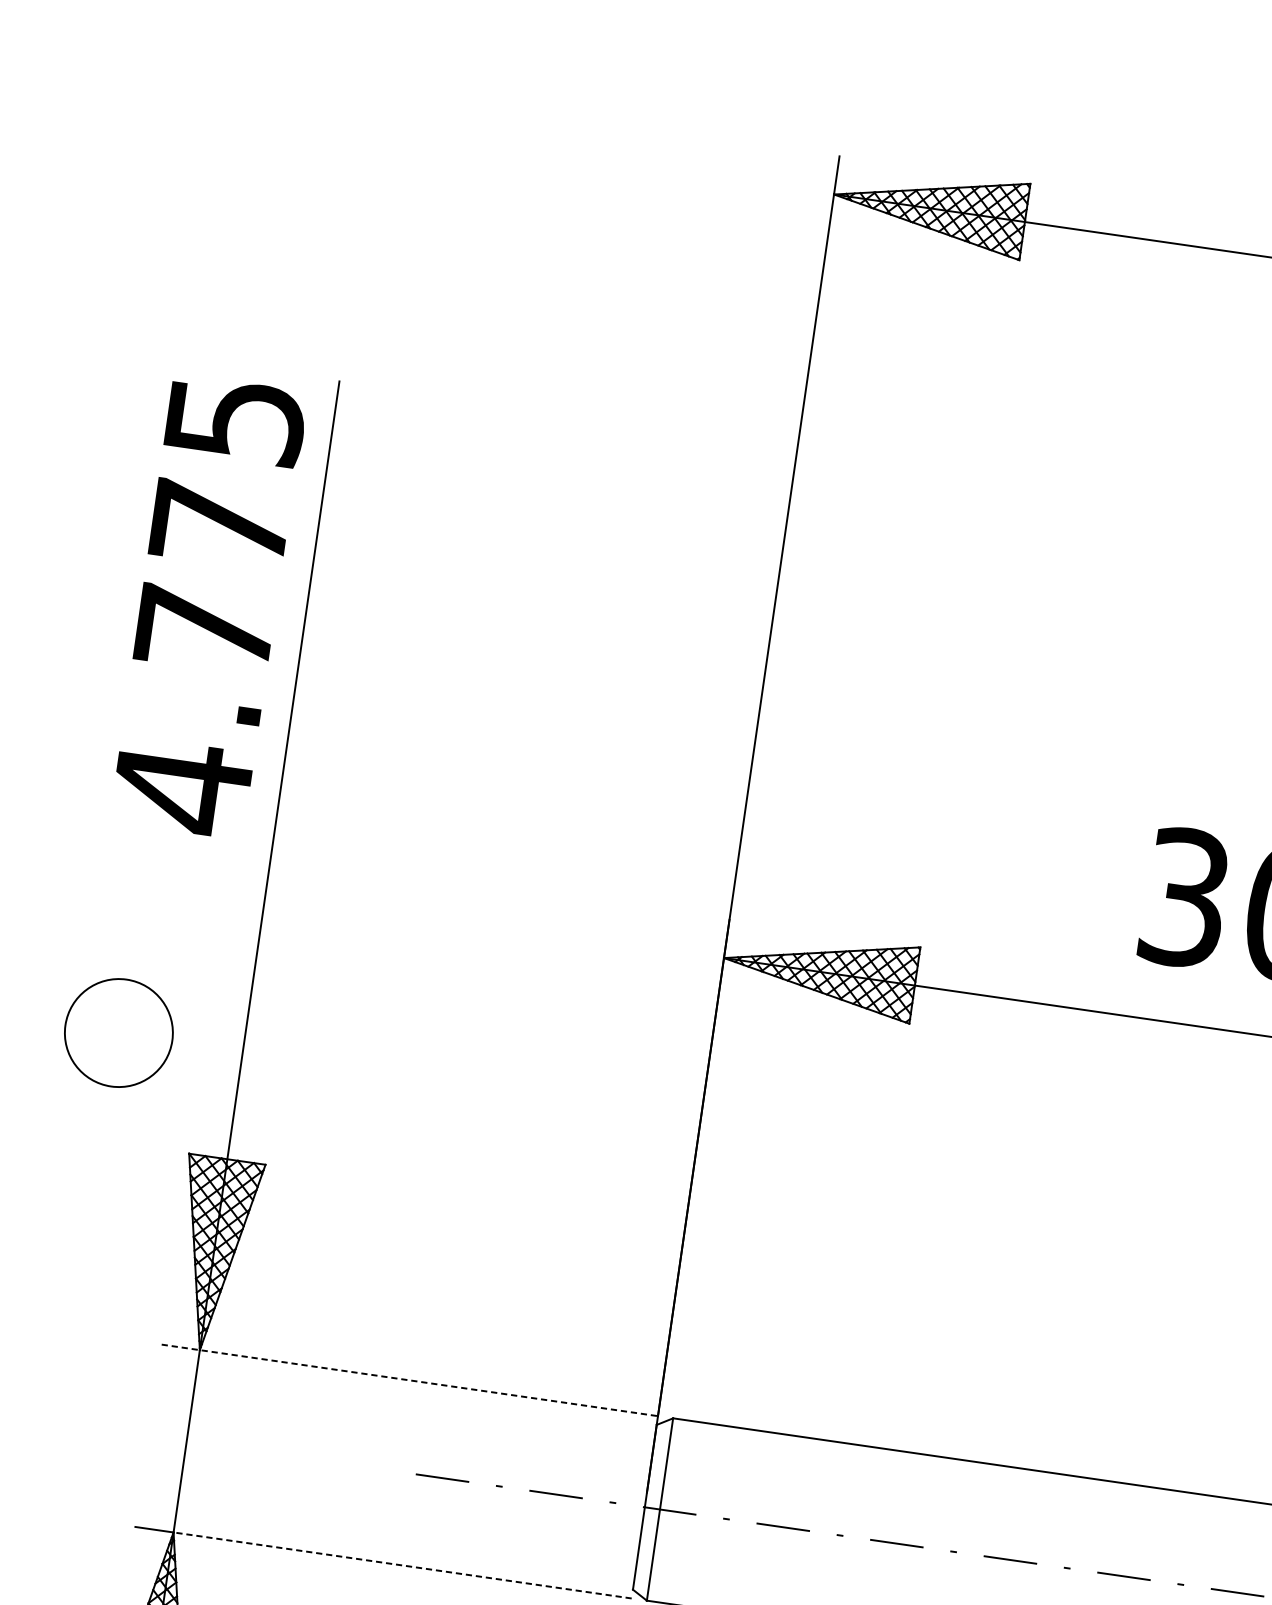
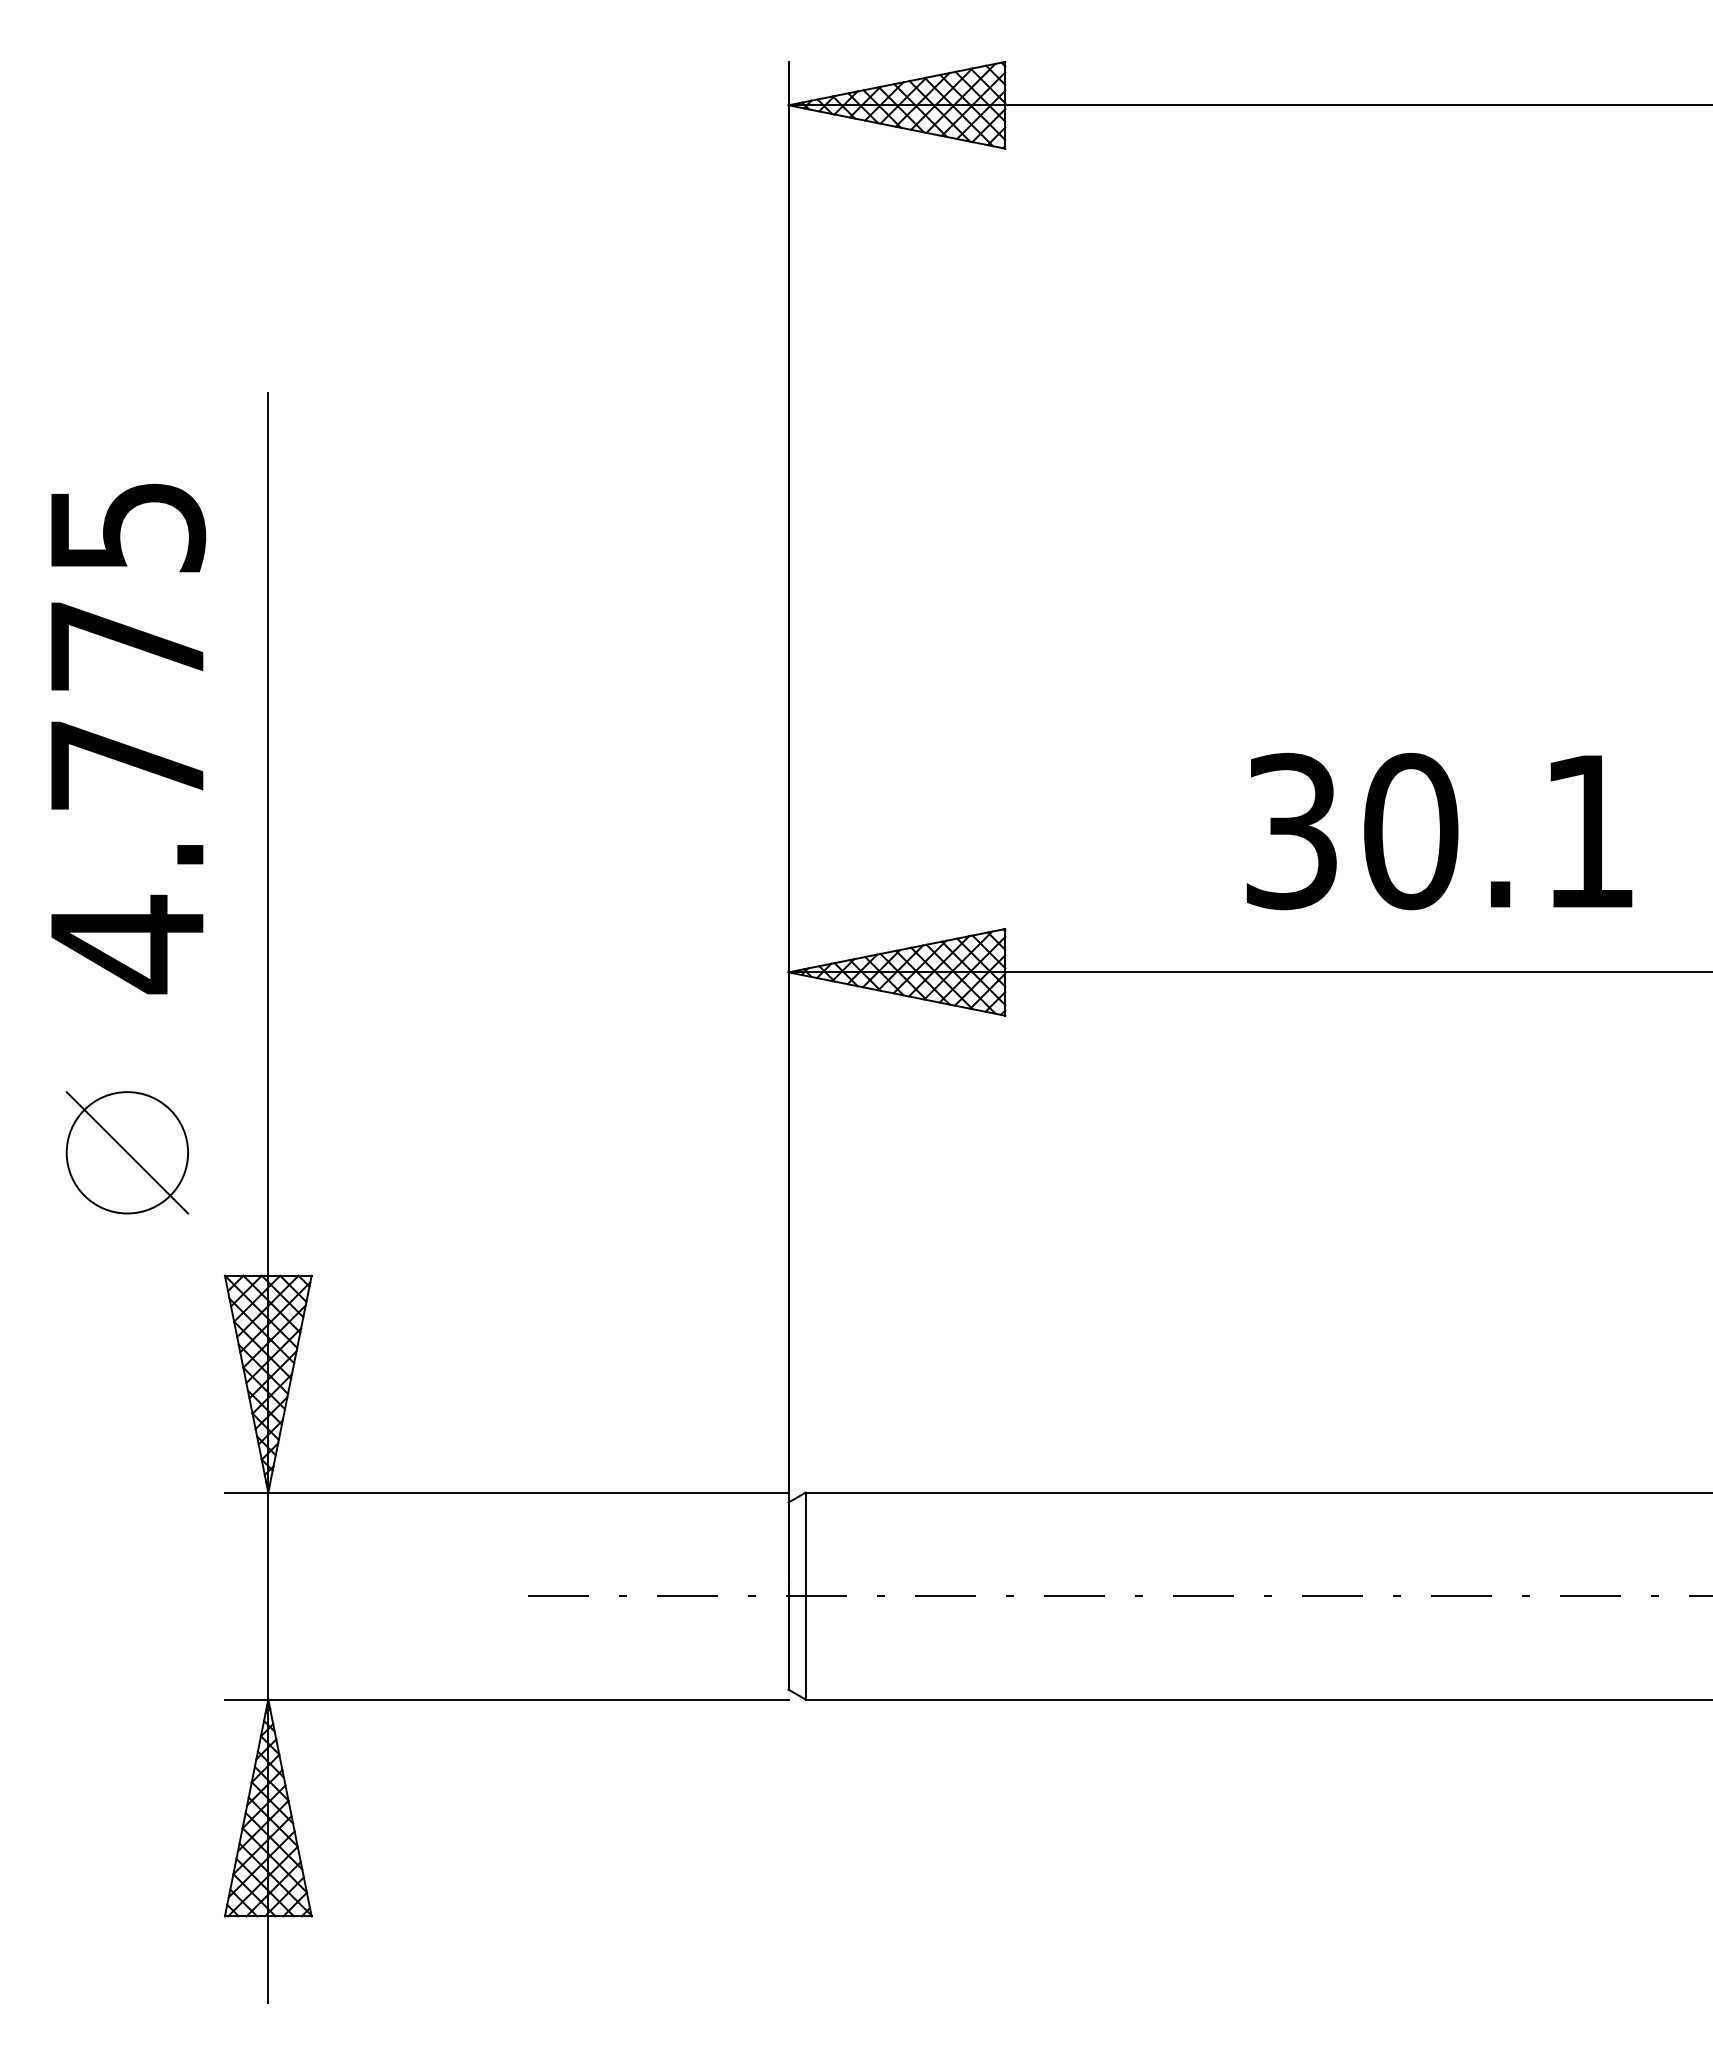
text: (209, 606) -> (128, 738), moved
line: (119, 1032) -> (127, 1152), added
line: (409, 1380) -> (506, 1492), dashed -> solid
line: (401, 1565) -> (527, 1699), dashed -> solid

